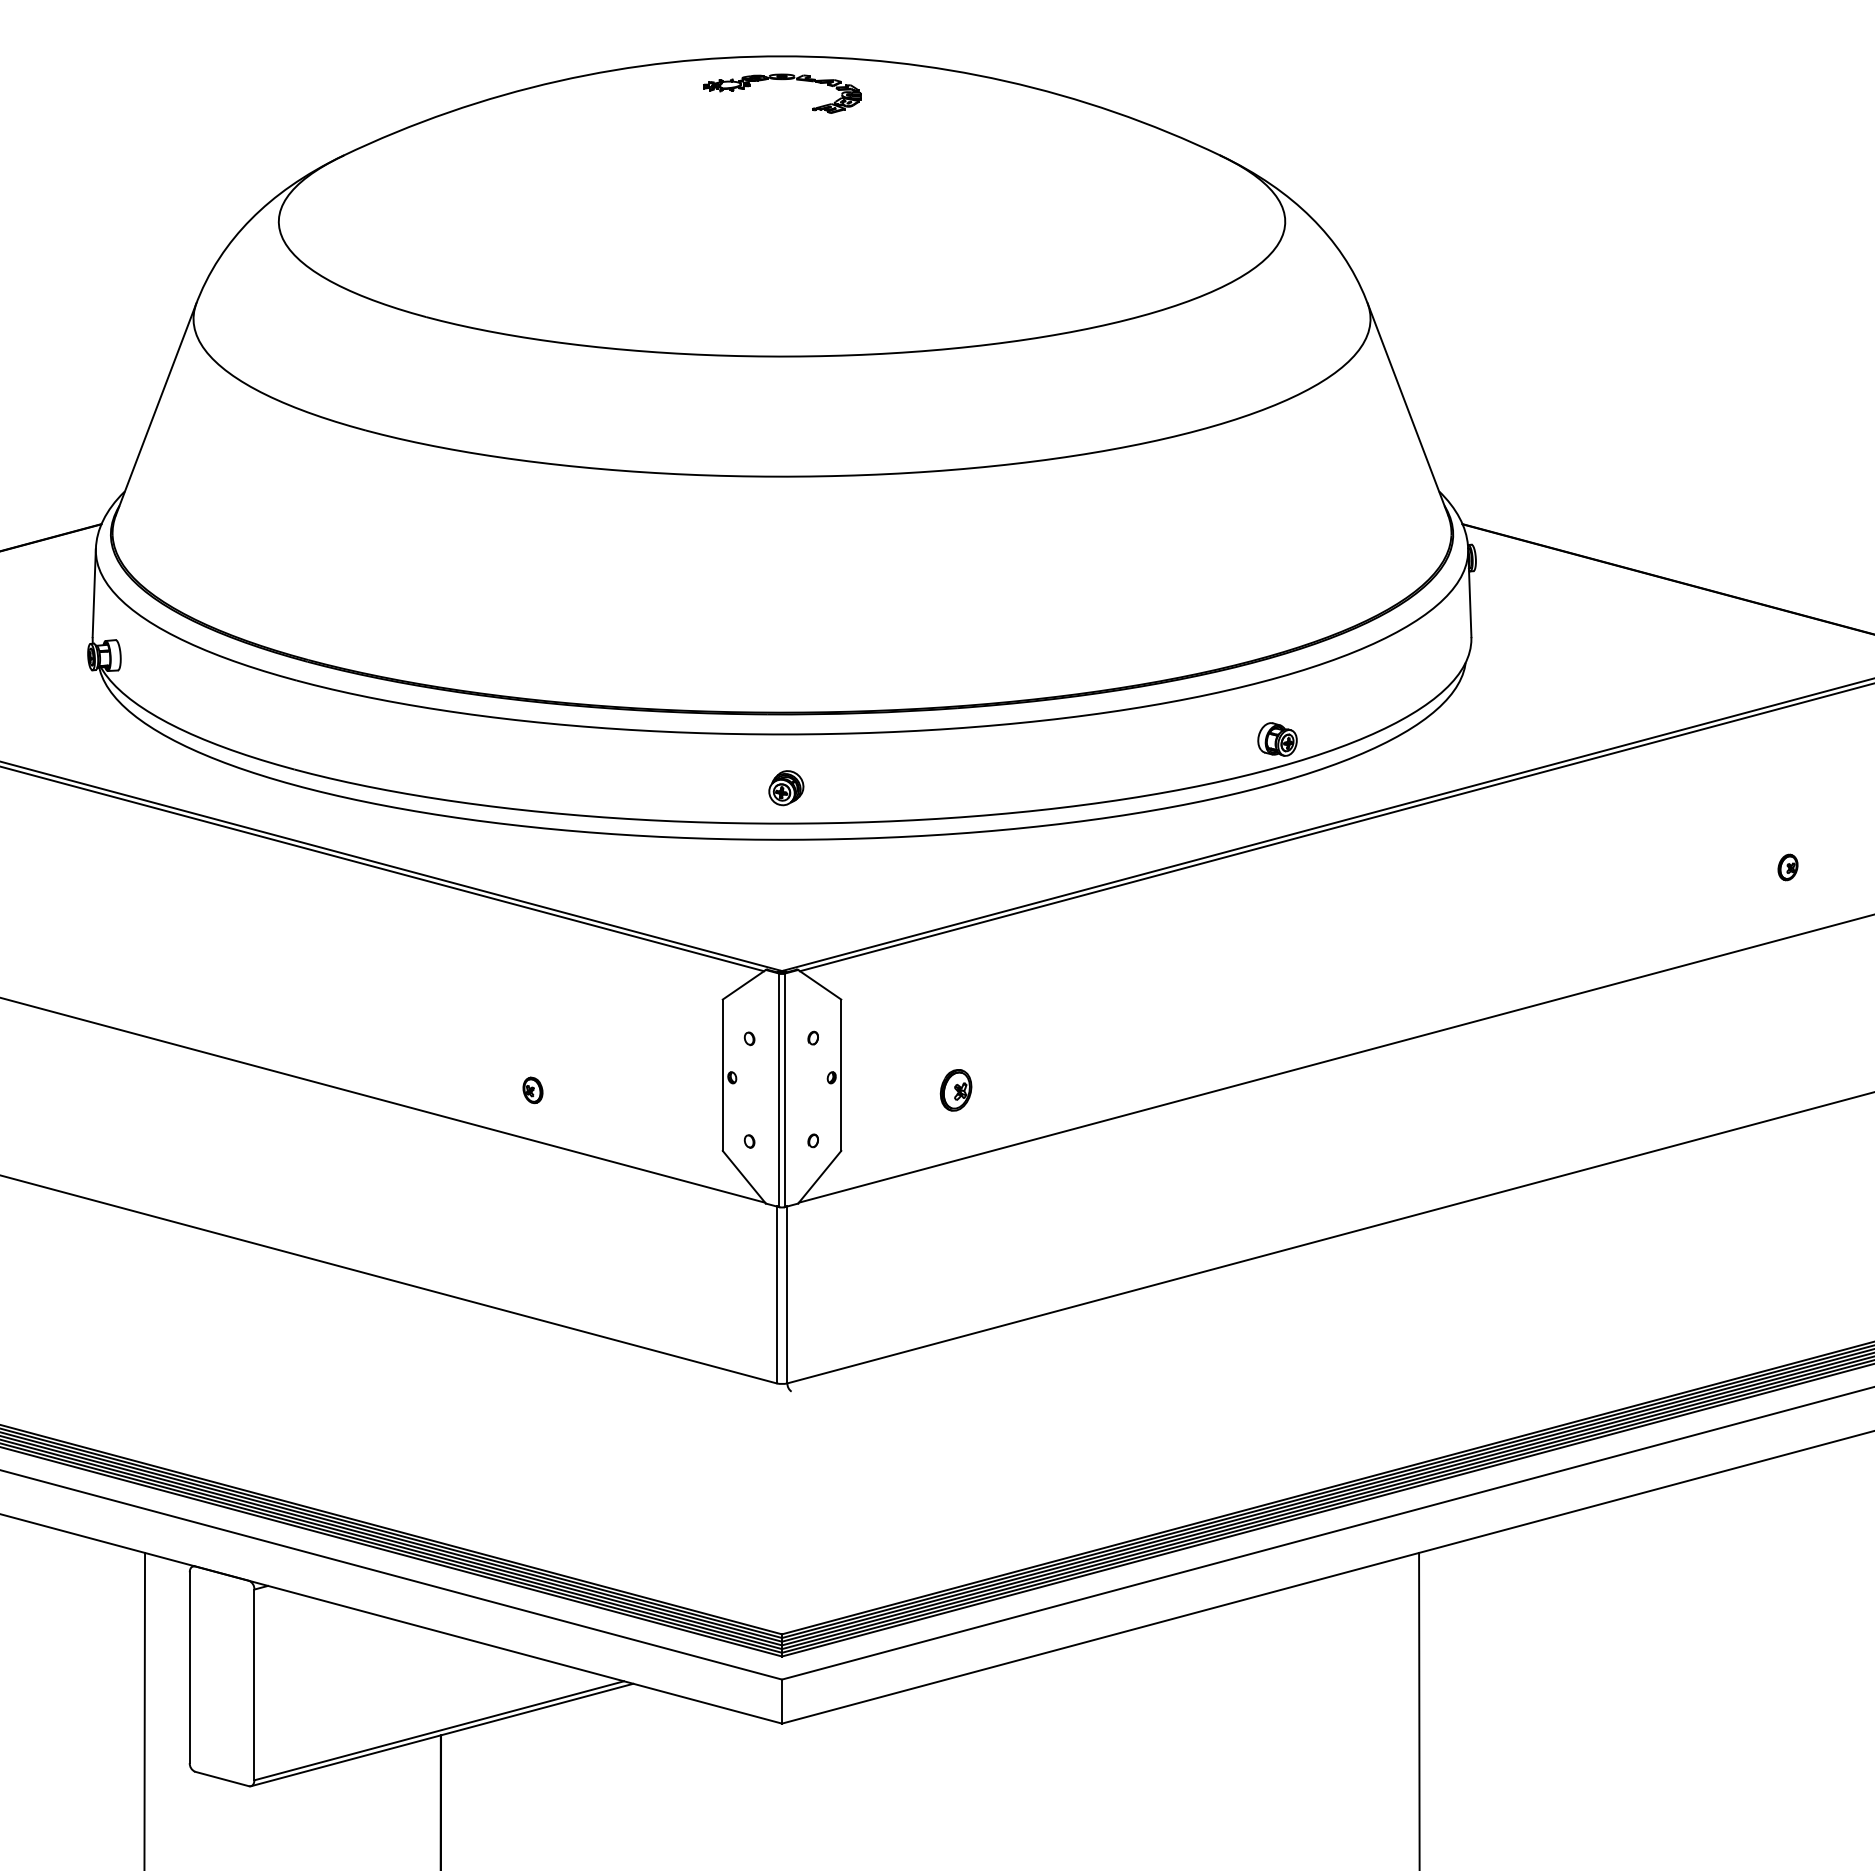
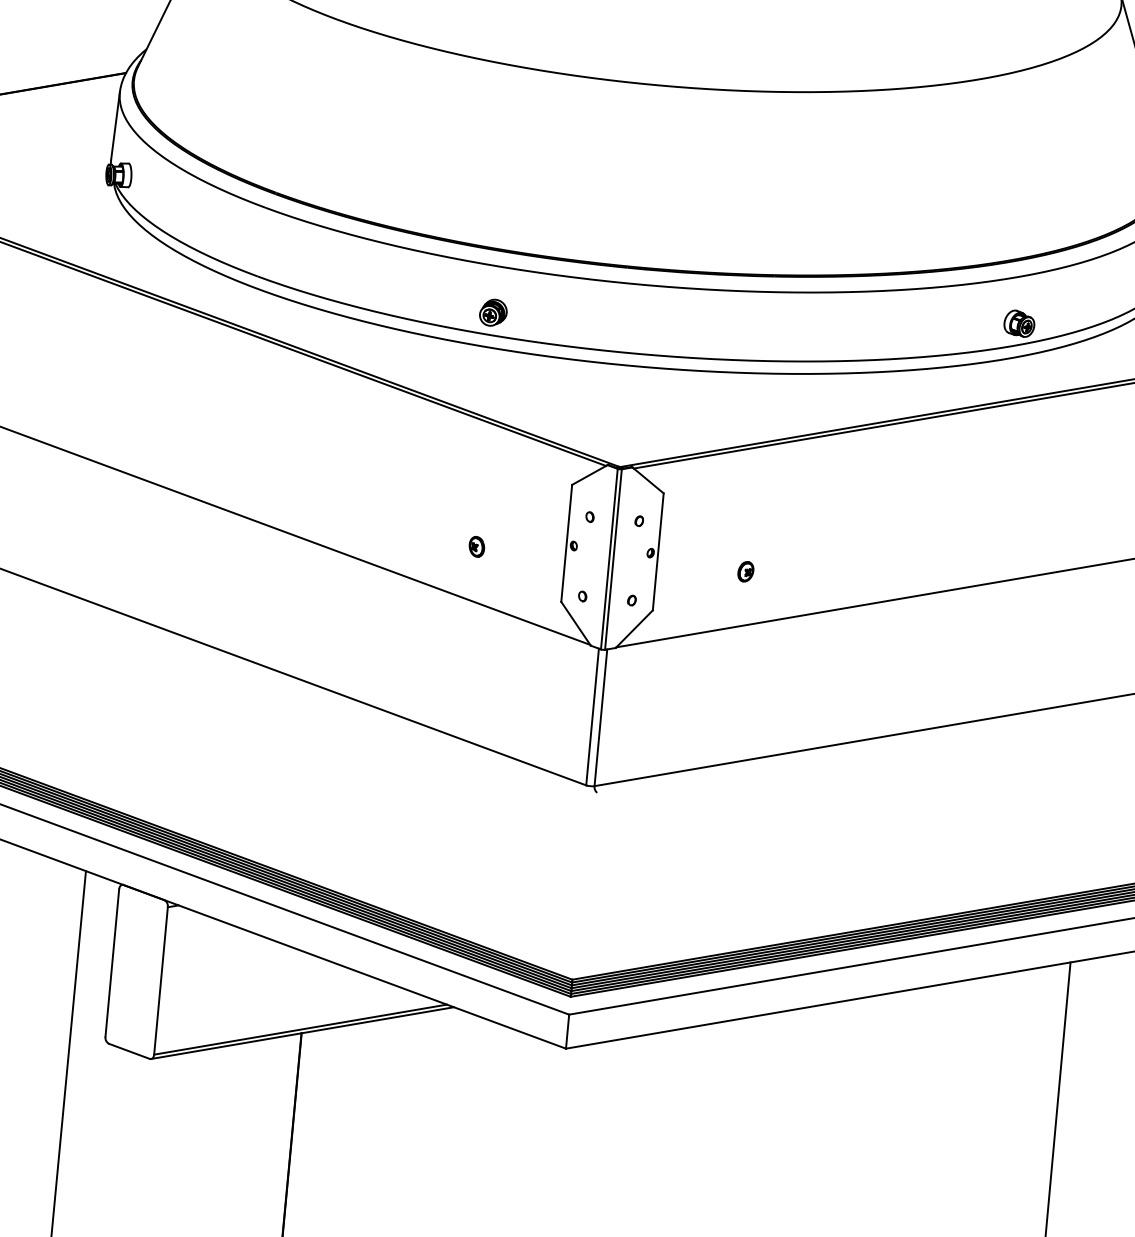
part: (786, 788) -> (493, 313), moved
part: (532, 1090) -> (476, 546), moved
part: (955, 1090) -> (745, 571), size x0.62

